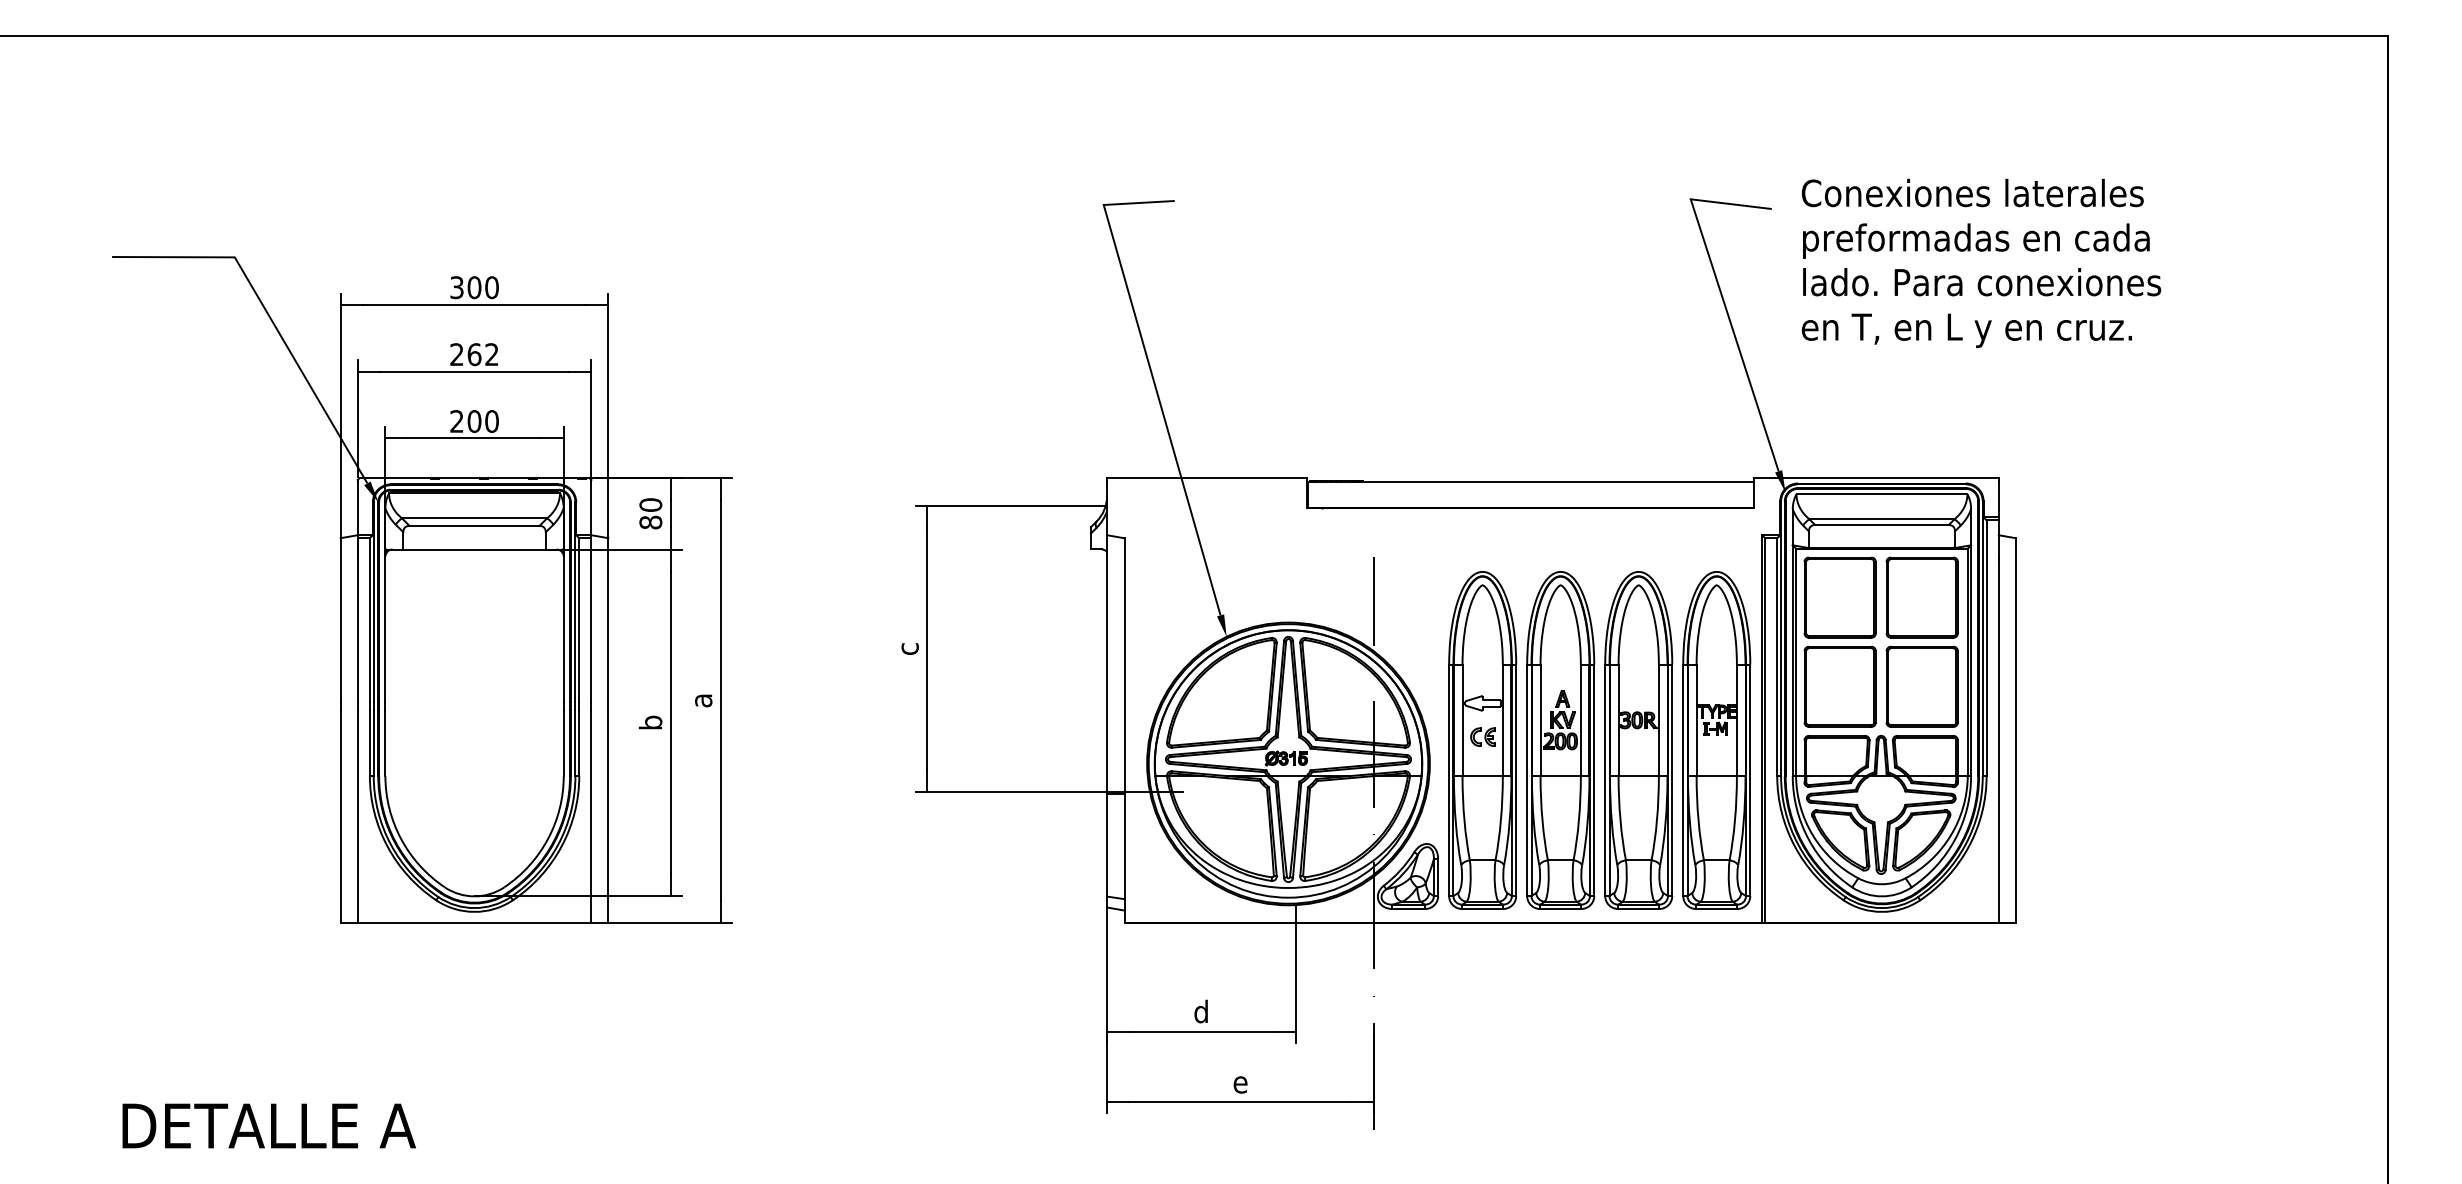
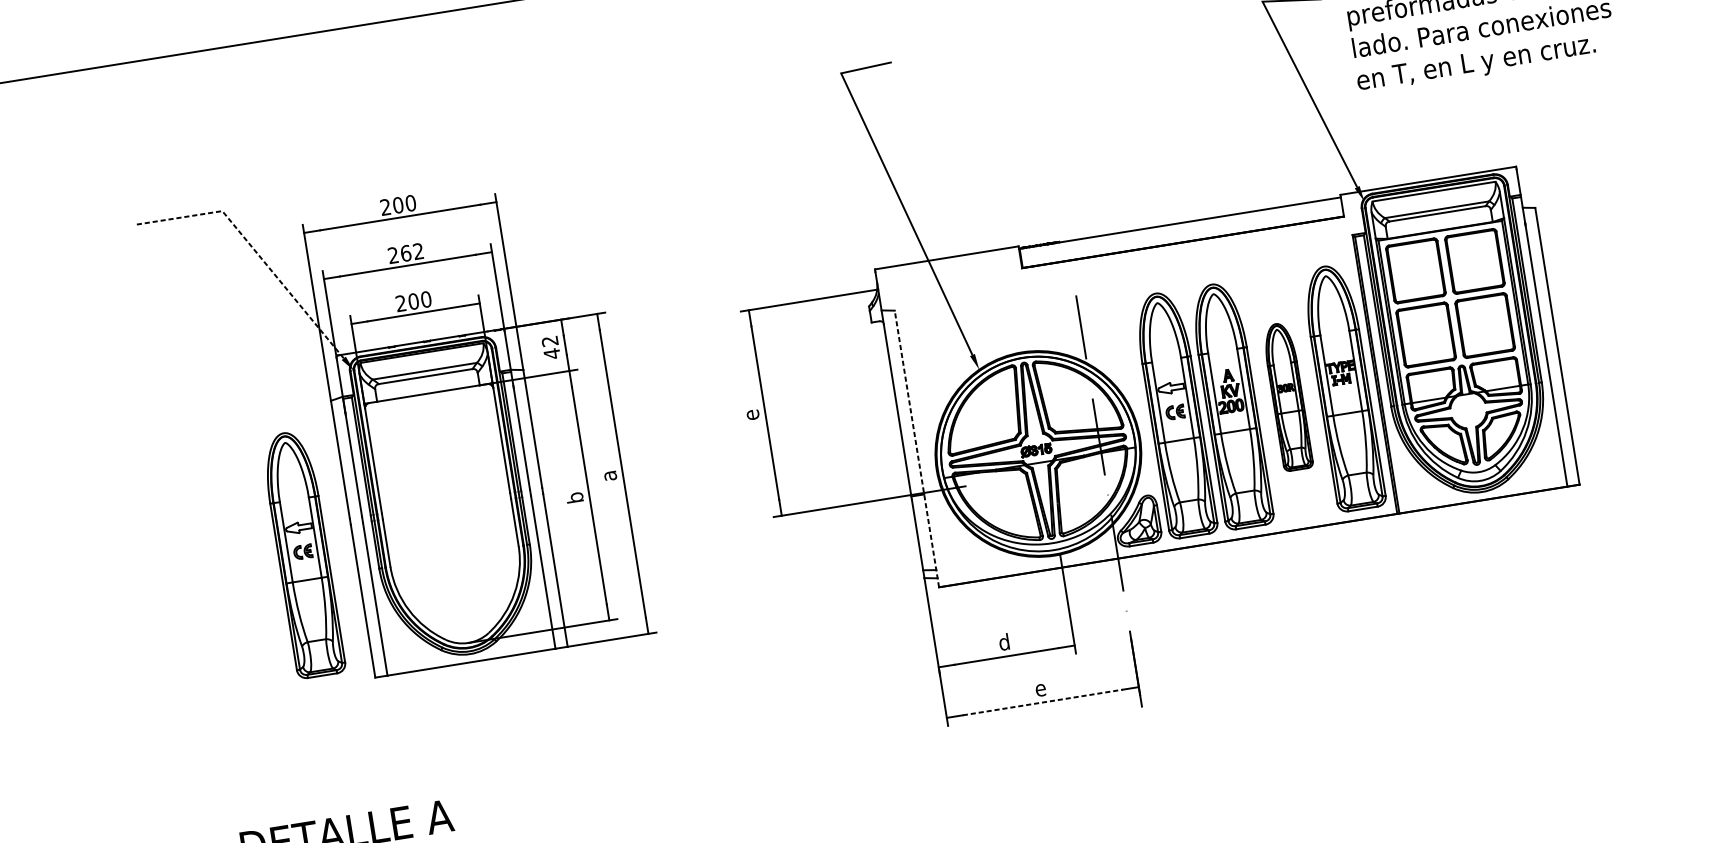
text: (456, 287) -> (385, 207), 300 -> 200
line: (269, 316) -> (254, 249), solid -> dashed
text: (650, 513) -> (550, 347), 80 -> 42
text: (909, 648) -> (752, 414), c -> e
line: (1124, 730) -> (916, 448), solid -> dashed
part: (269, 740) -> (303, 554), added
part: (1638, 740) -> (1287, 396), size x0.6
line: (1241, 1101) -> (1043, 702), solid -> dashed

